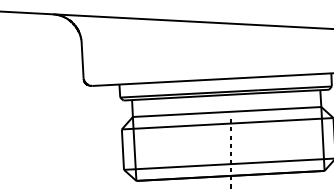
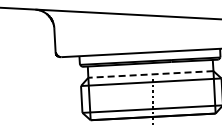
line: (226, 112) -> (150, 74), solid -> dashed

